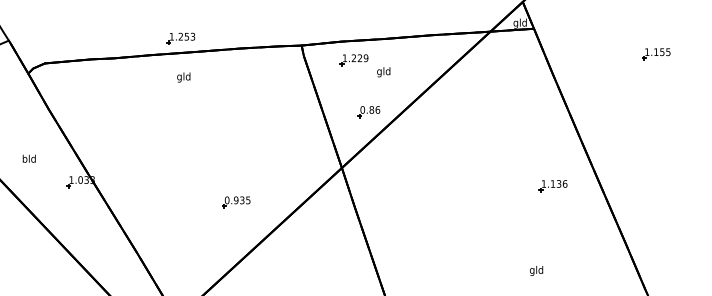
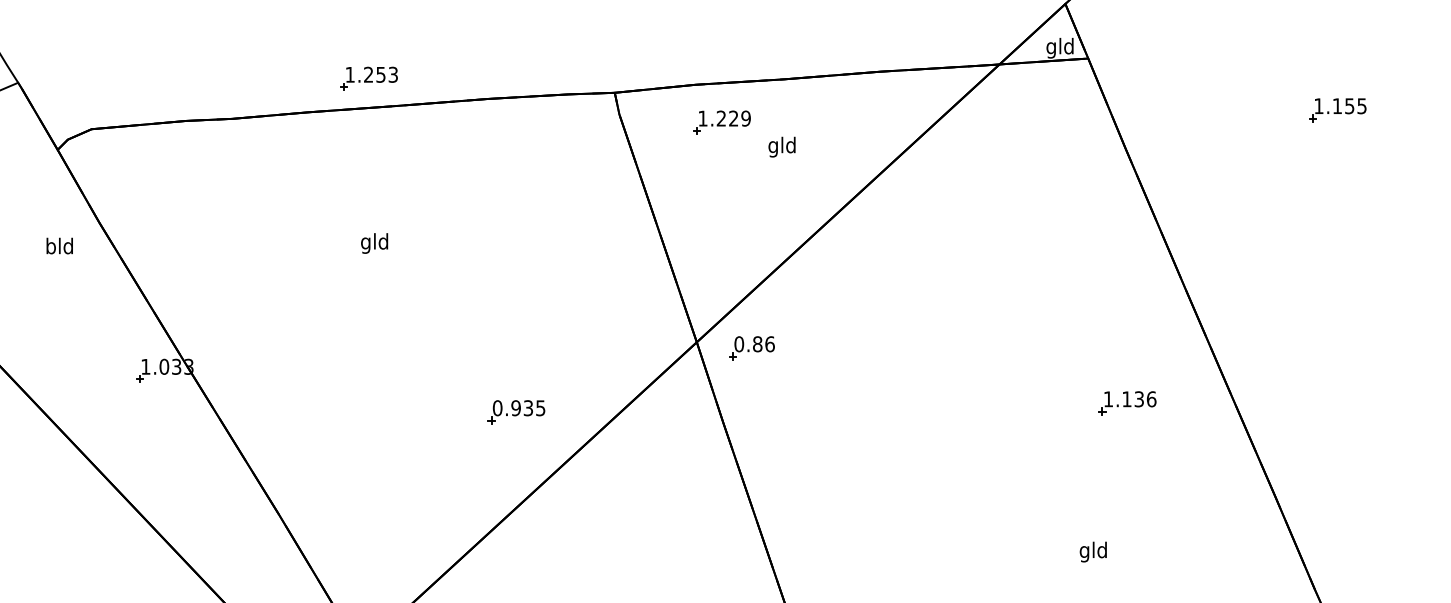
text: (183, 77) -> (373, 243), moved
part: (368, 112) -> (750, 349), moved
text: (28, 158) -> (58, 245), moved
part: (552, 186) -> (1125, 404), moved
part: (236, 202) -> (516, 412), moved

